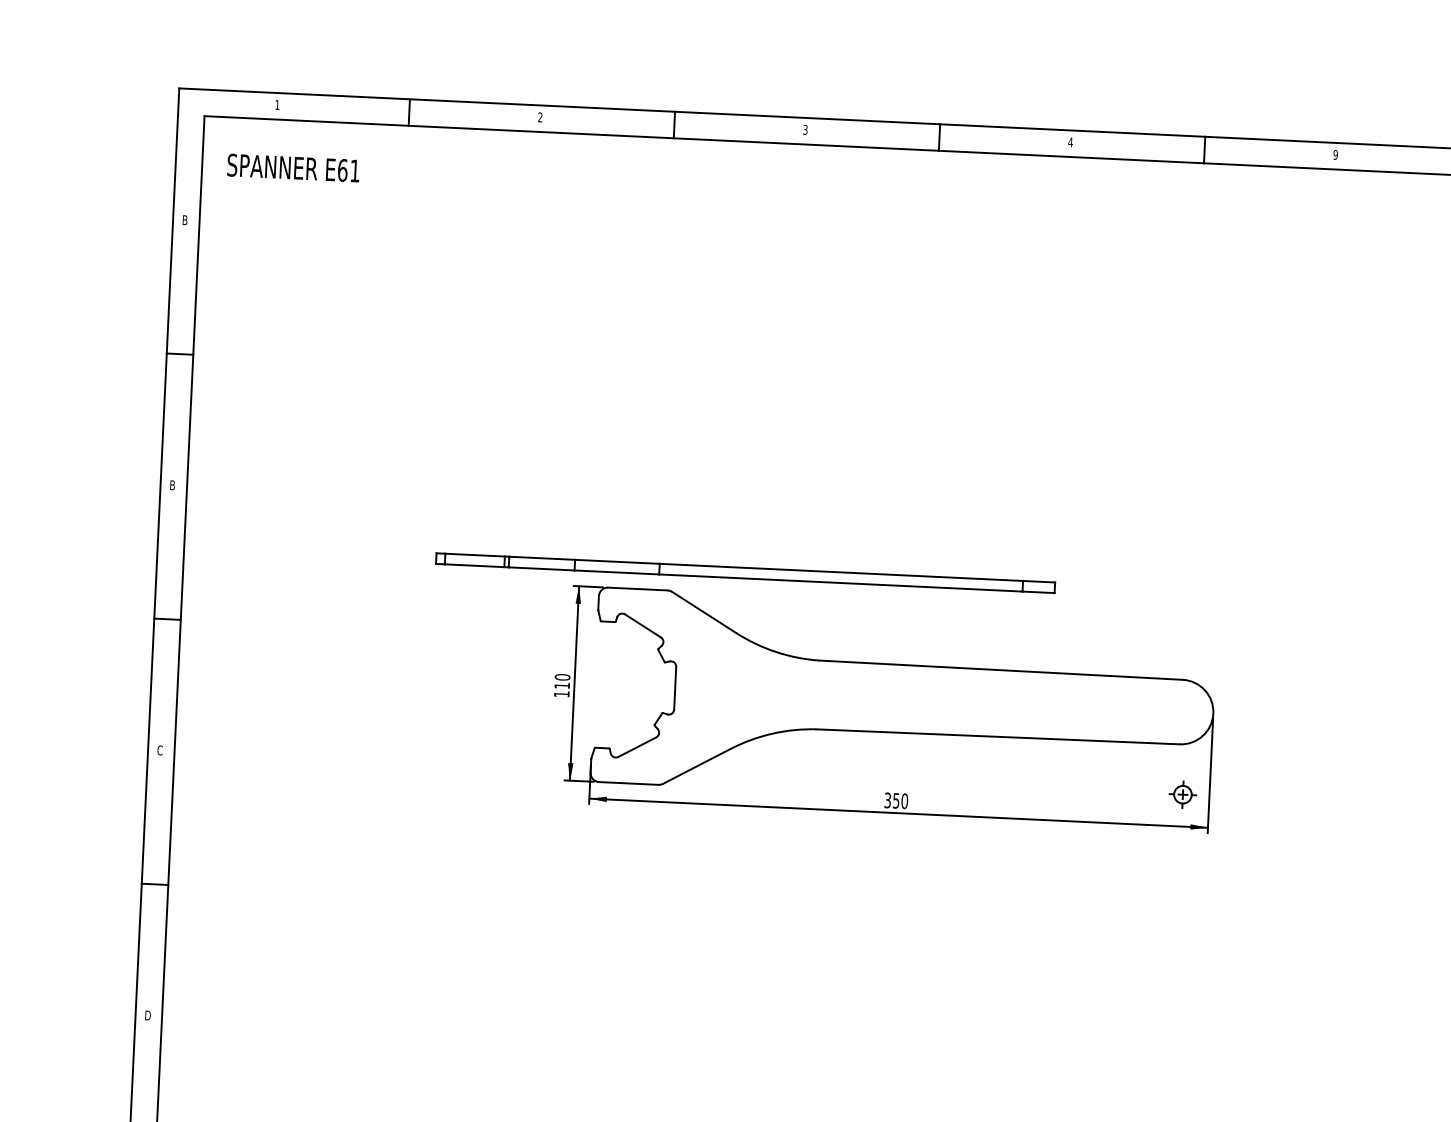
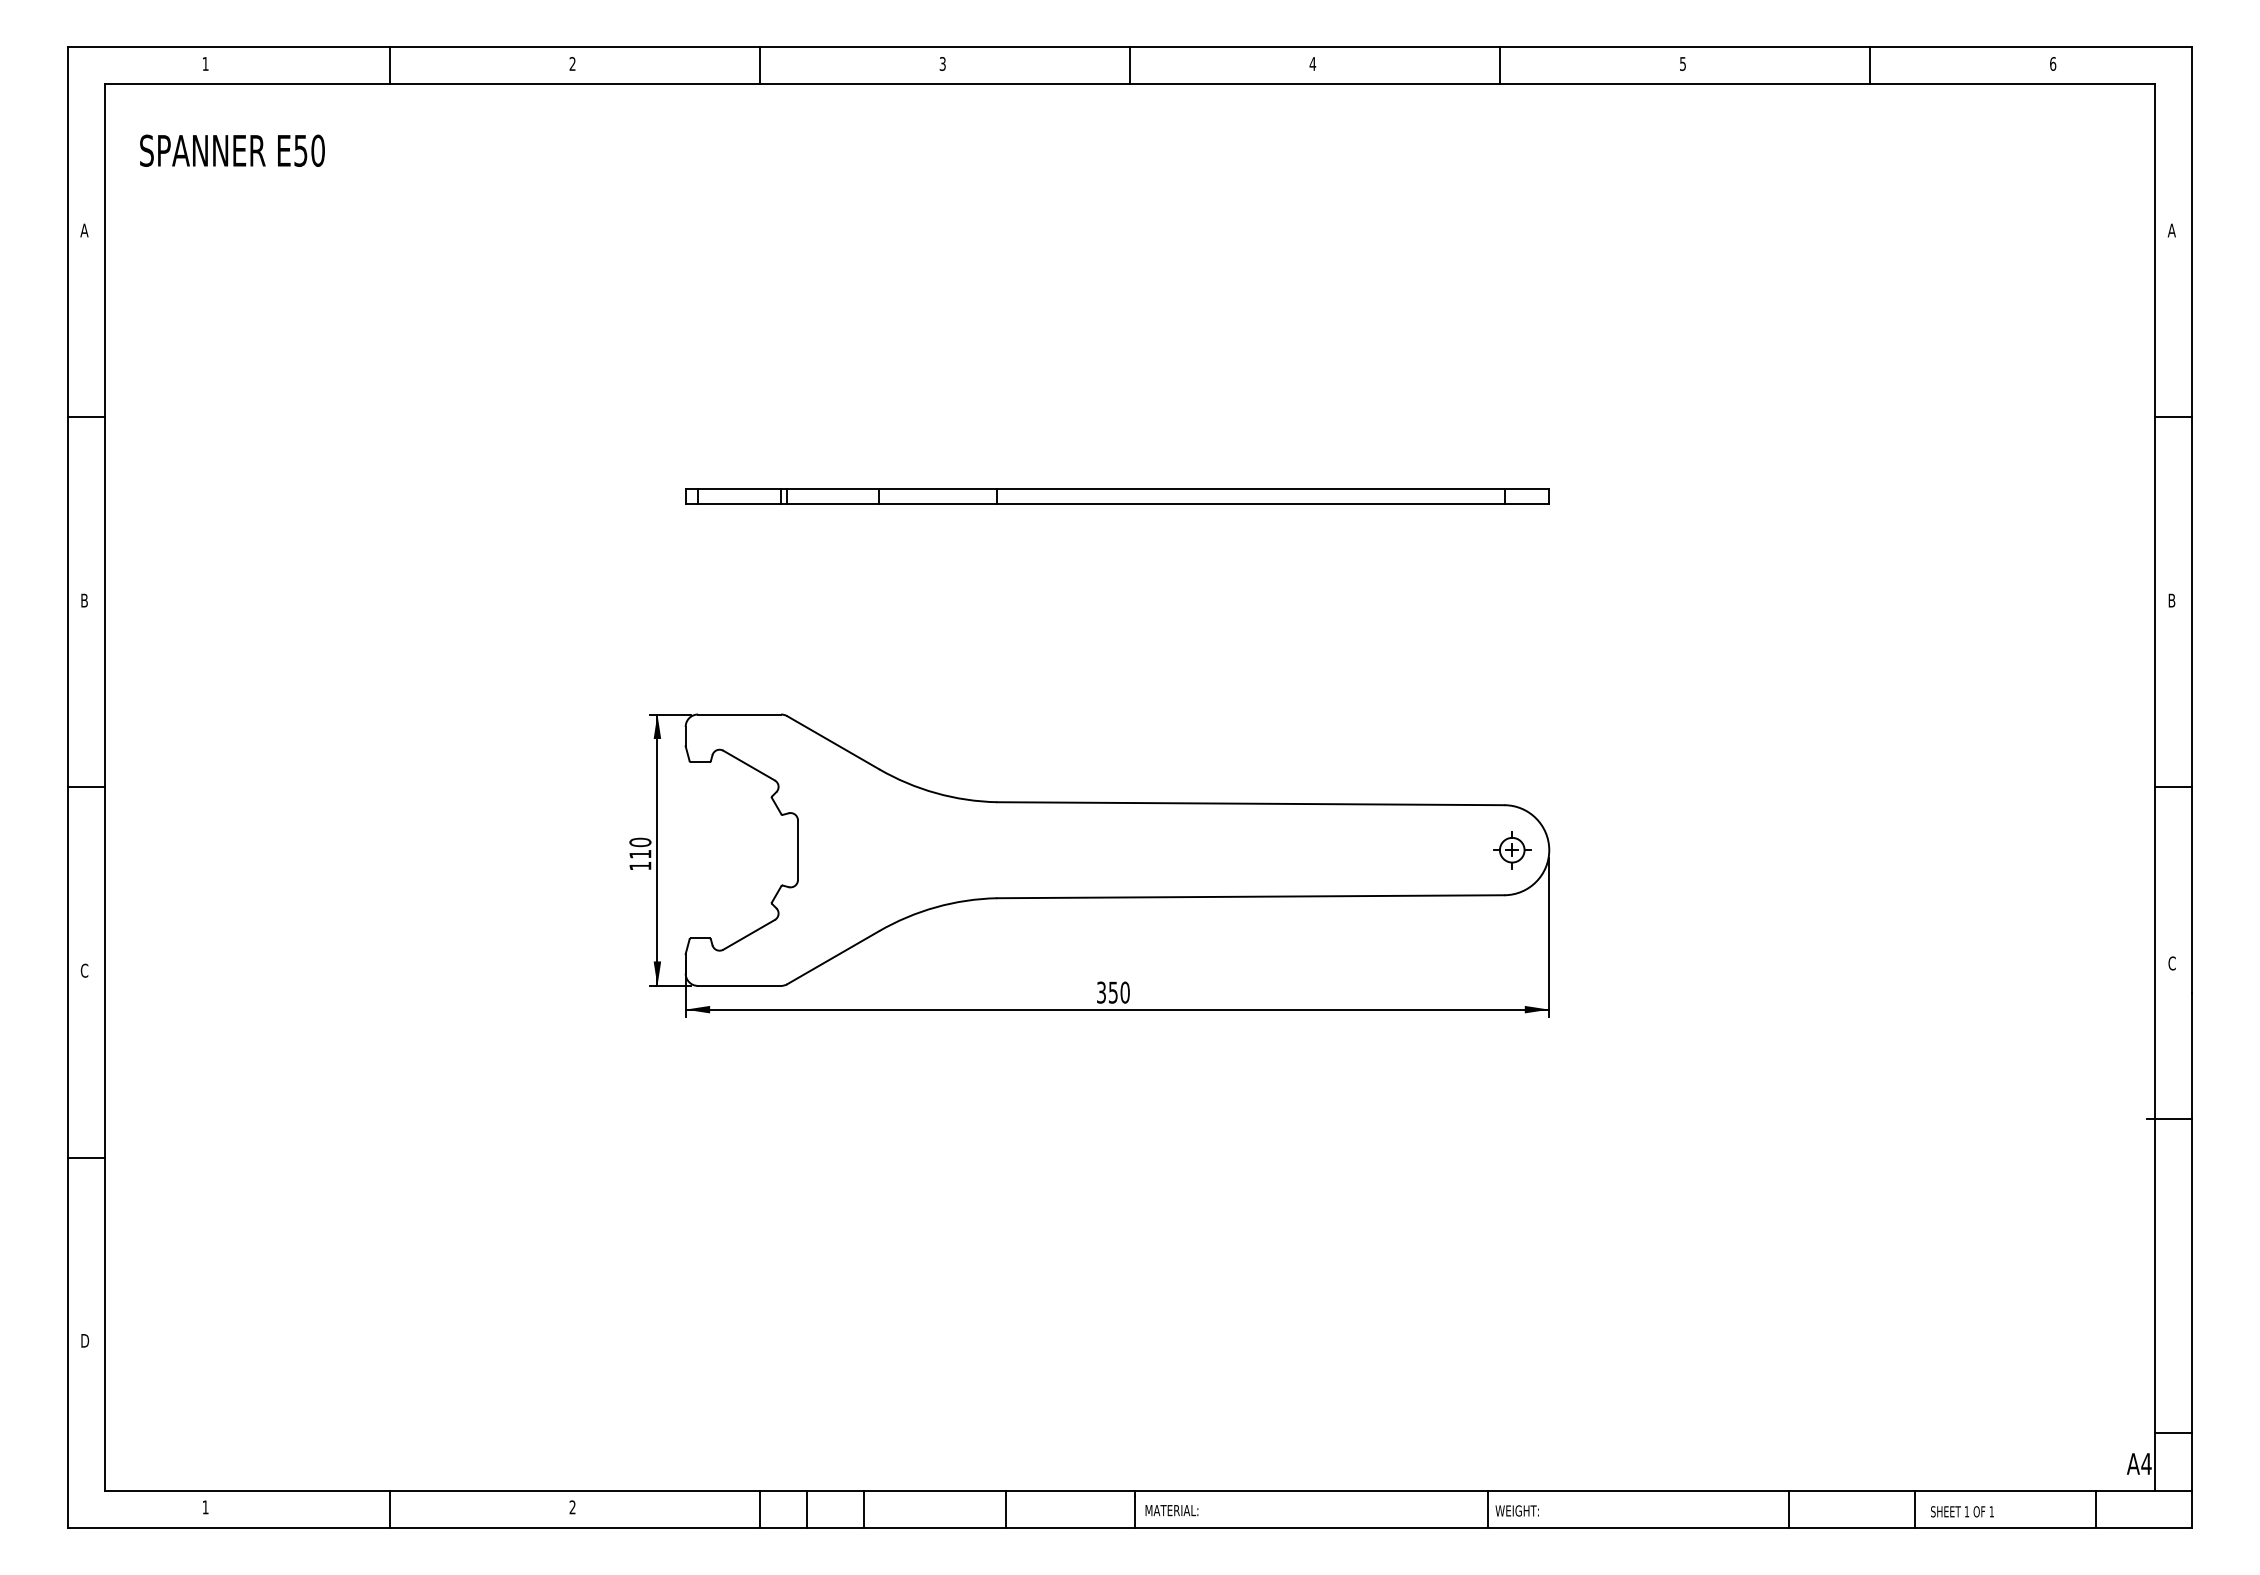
text: (1335, 154) -> (1682, 63), 9 -> 5
text: (348, 170) -> (309, 150), E61 -> E50
text: (185, 220) -> (84, 230), B -> A
part: (745, 573) -> (1117, 496), moved
part: (1183, 794) -> (1512, 850), moved

